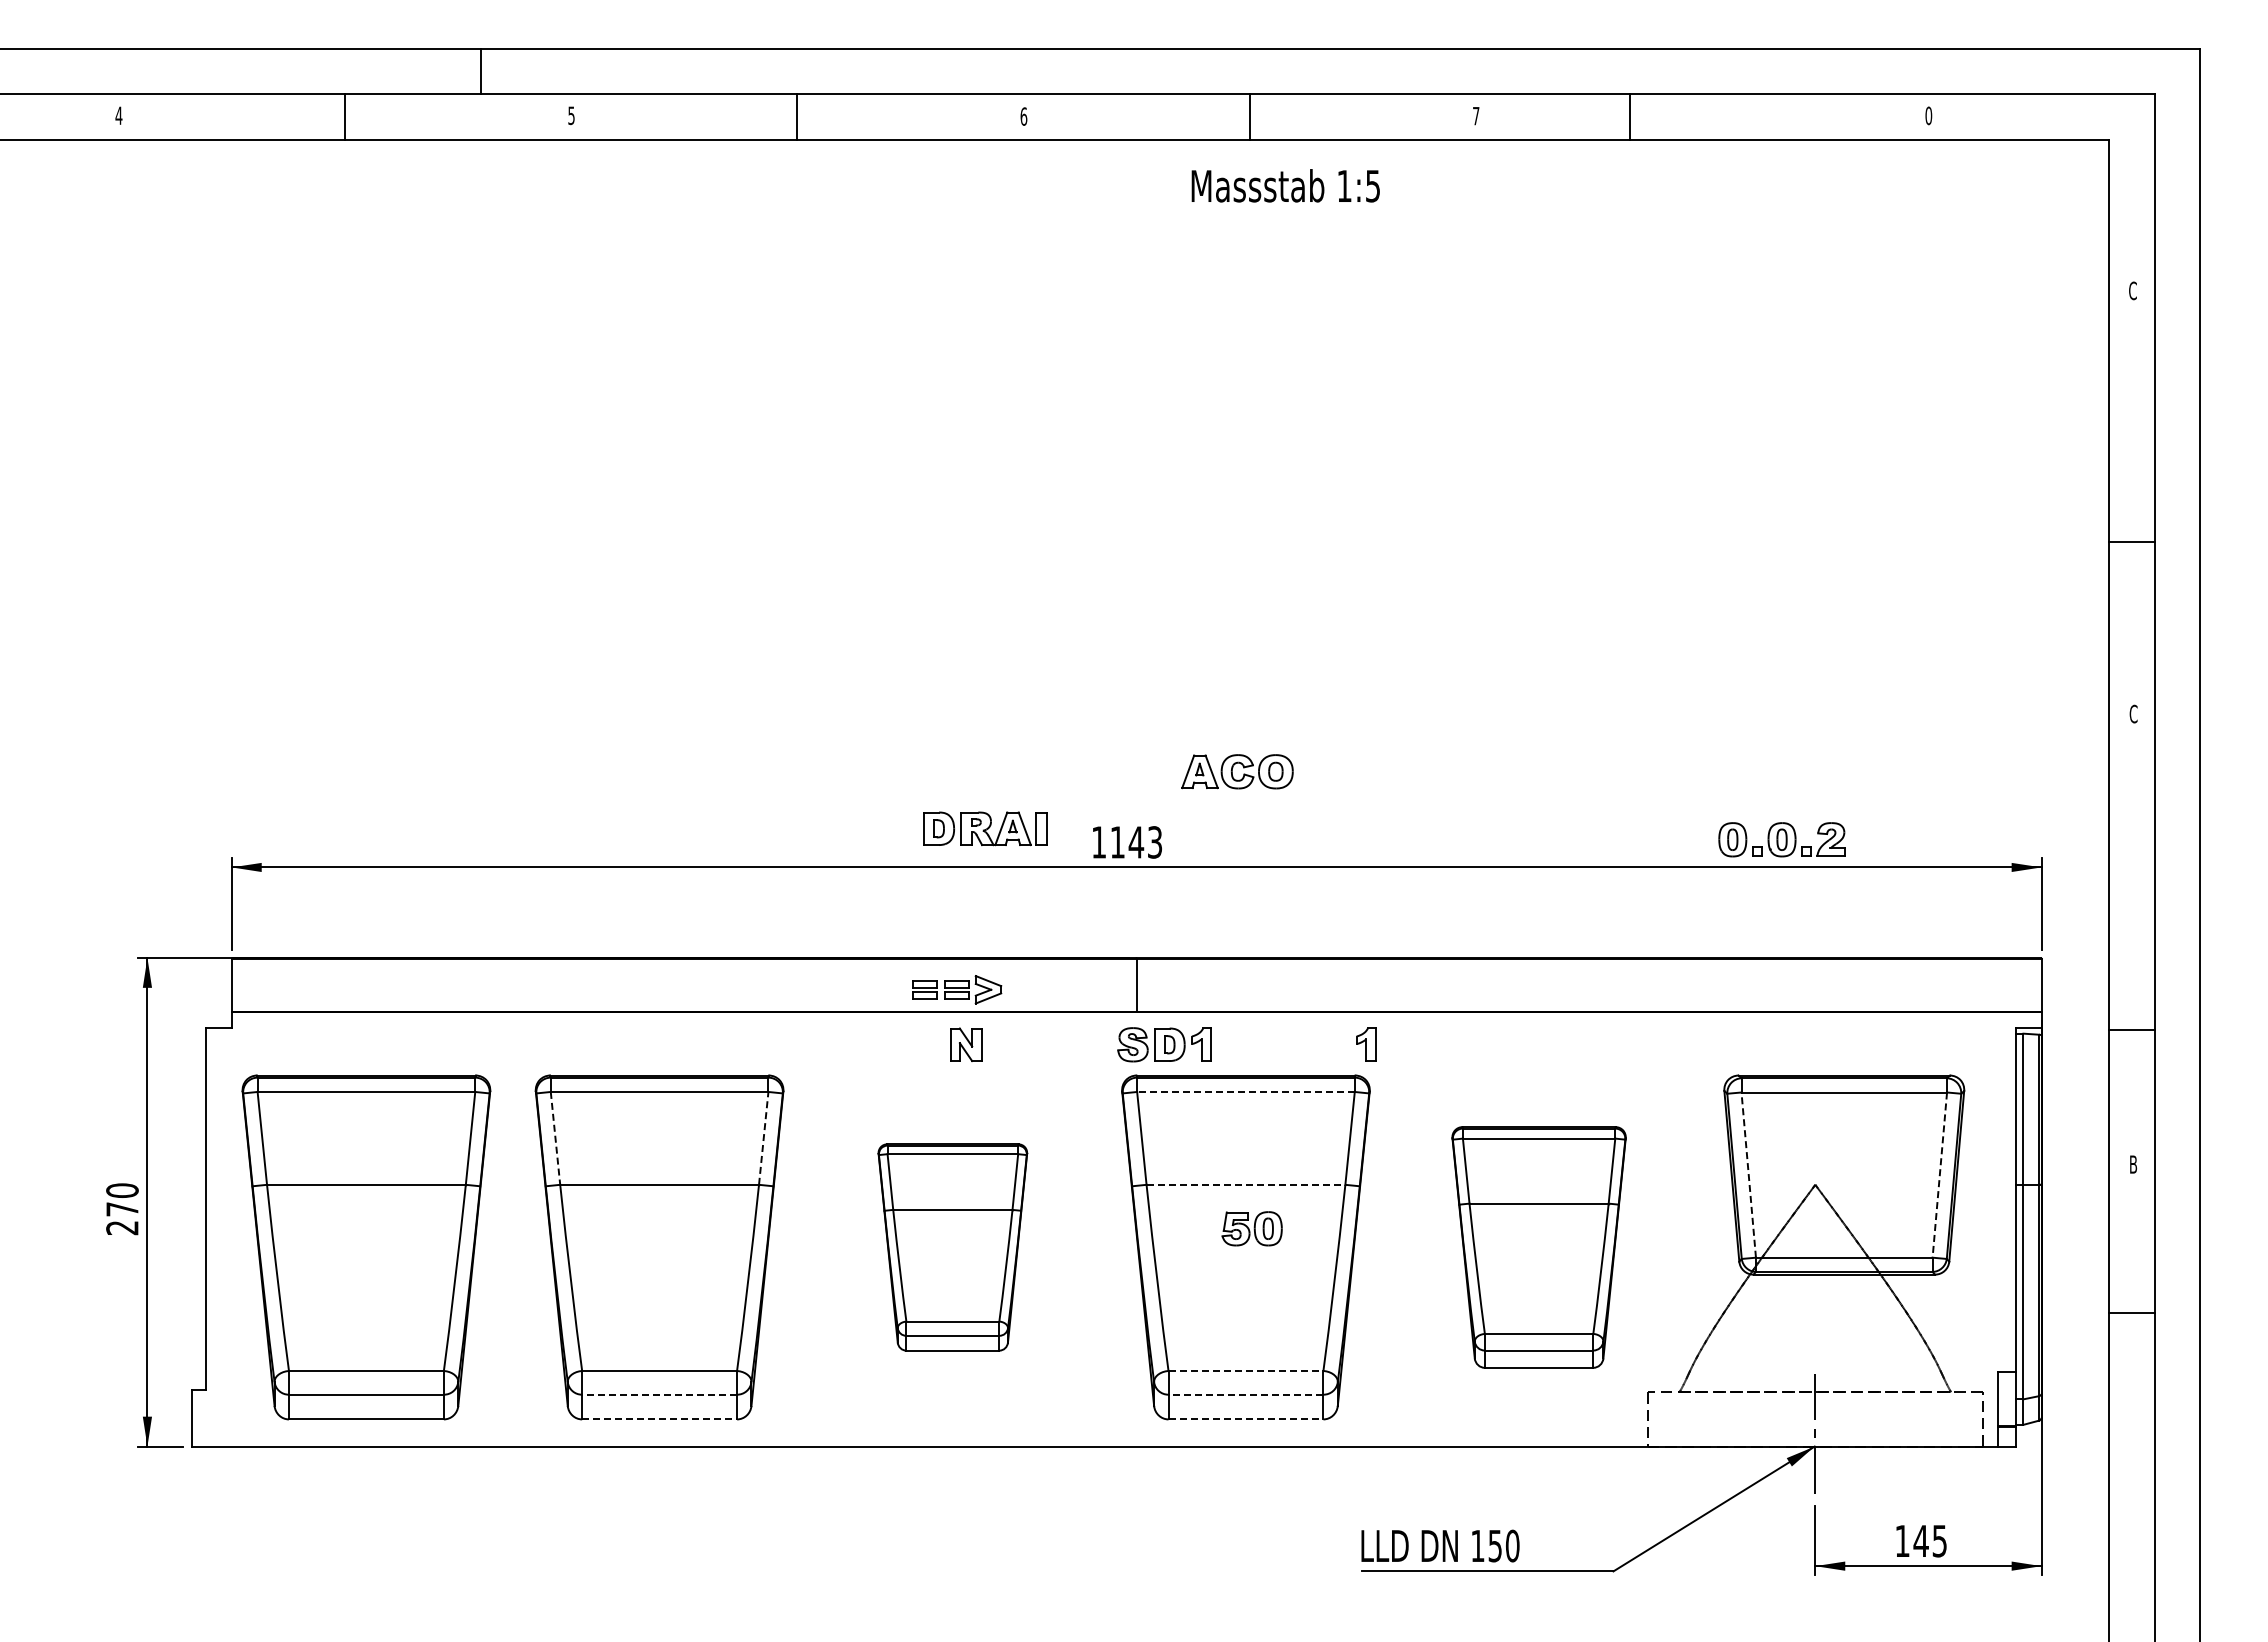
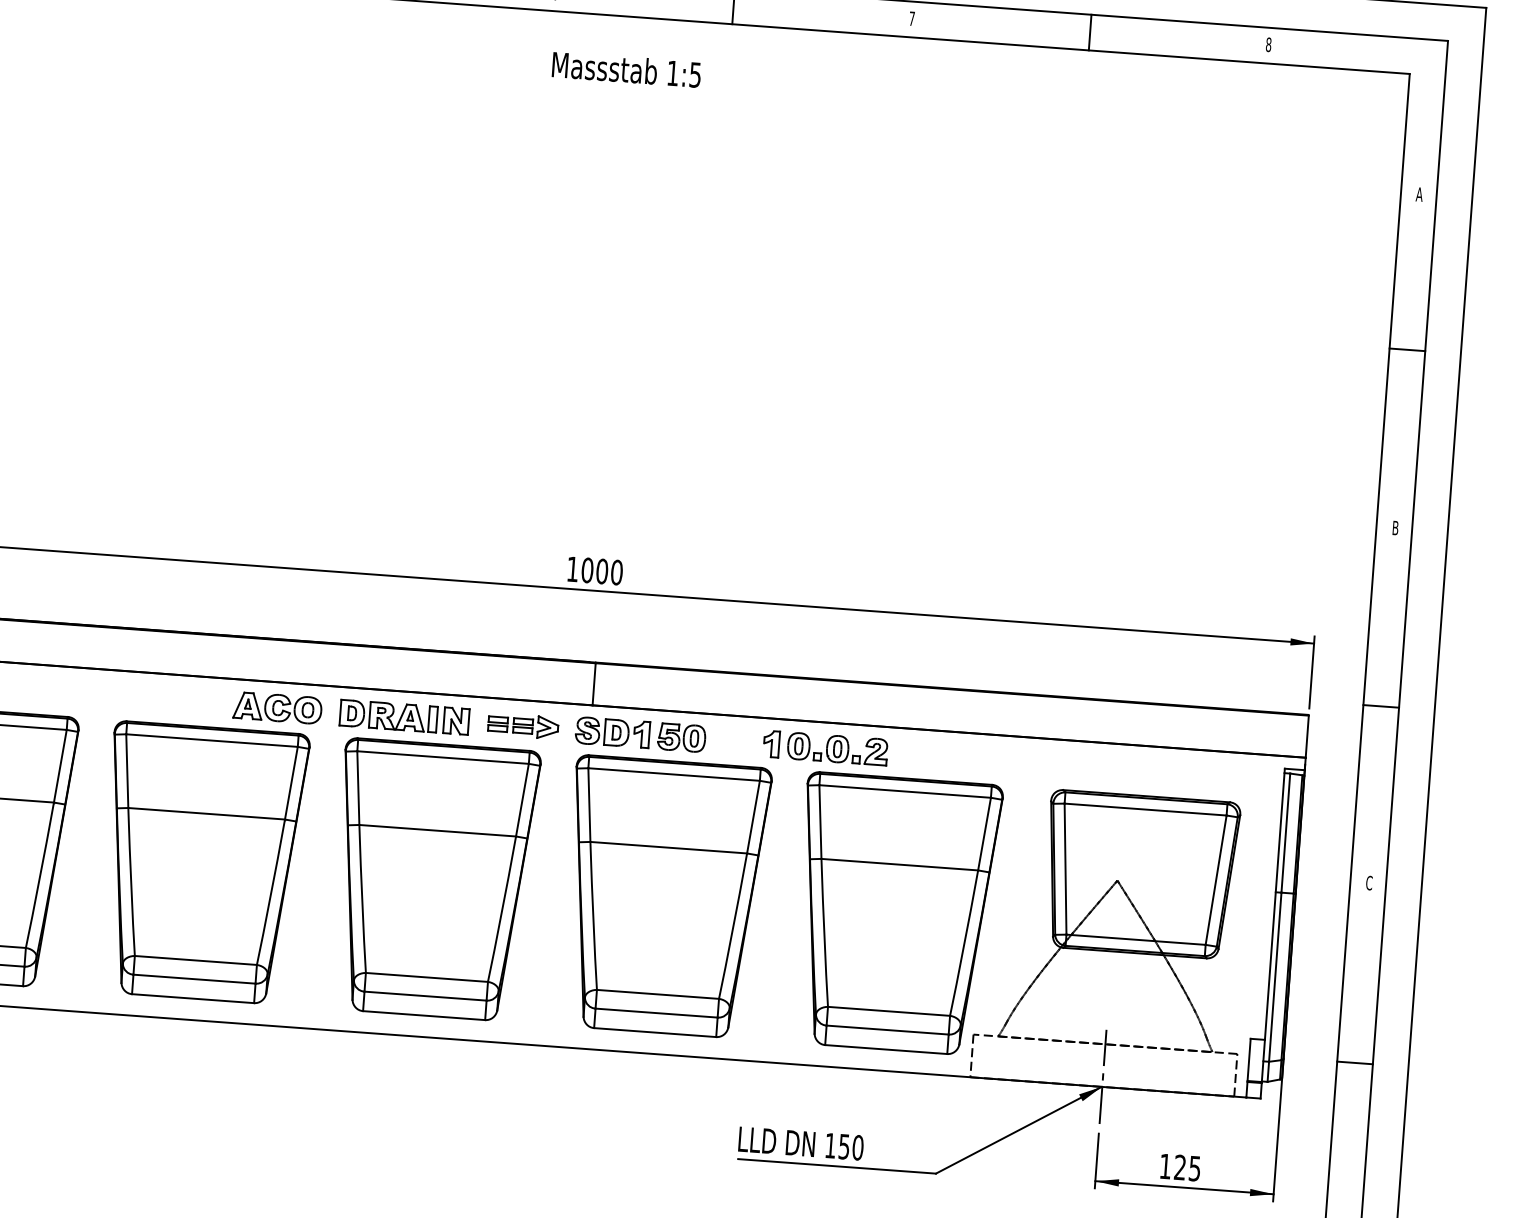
text: (1928, 115) -> (1268, 44), 0 -> 8
line: (1630, 116) -> (1090, 32), moved
text: (1285, 185) -> (626, 69), moved
text: (2132, 290) -> (1419, 194), C -> A
line: (2131, 542) -> (1406, 350), moved
text: (2133, 713) -> (1395, 527), C -> B
part: (1237, 771) -> (277, 707), moved
part: (985, 828) -> (388, 715), moved
part: (1781, 839) -> (837, 748), moved
text: (1136, 842) -> (602, 571), 1143 -> 1000
part: (957, 989) -> (523, 725), moved
line: (2131, 1030) -> (1380, 706), moved
line: (1245, 1091) -> (673, 774), dashed -> solid
line: (555, 1138) -> (127, 771), dashed -> solid
line: (763, 1138) -> (291, 783), dashed -> solid
text: (2133, 1164) -> (1369, 883), B -> C
line: (1748, 1175) -> (1065, 869), dashed -> solid
line: (1939, 1175) -> (1215, 880), dashed -> solid
line: (1246, 1184) -> (669, 847), dashed -> solid
part: (1251, 1228) -> (681, 737), moved
part: (952, 1247) -> (433, 880), size x1.67
part: (1538, 1247) -> (895, 914), size x1.43
line: (2131, 1312) -> (1354, 1062), moved
line: (1246, 1370) -> (658, 994), dashed -> solid
line: (659, 1394) -> (194, 979), dashed -> solid
line: (1245, 1394) -> (656, 1012), dashed -> solid
line: (660, 1419) -> (193, 998), dashed -> solid
line: (1246, 1419) -> (655, 1032), dashed -> solid
text: (1920, 1540) -> (1179, 1167), 145 -> 125

